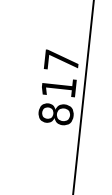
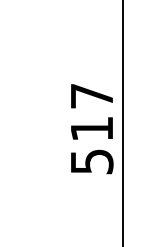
text: (55, 113) -> (91, 161), 817 -> 517

